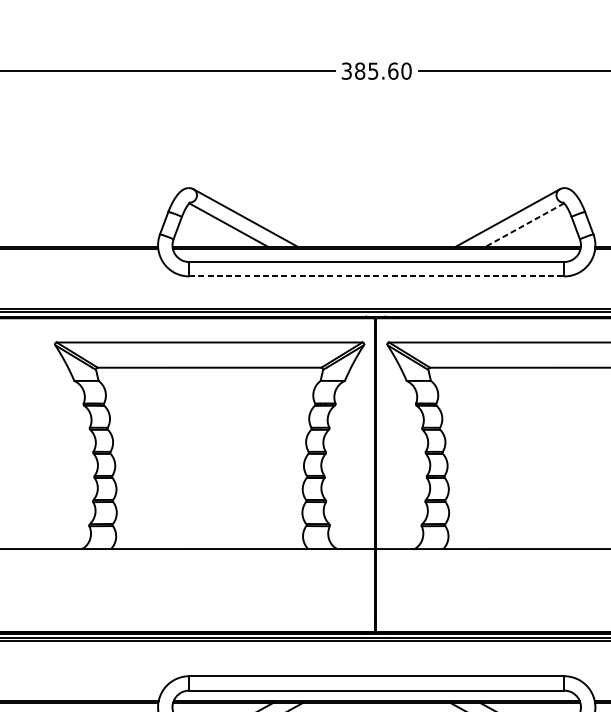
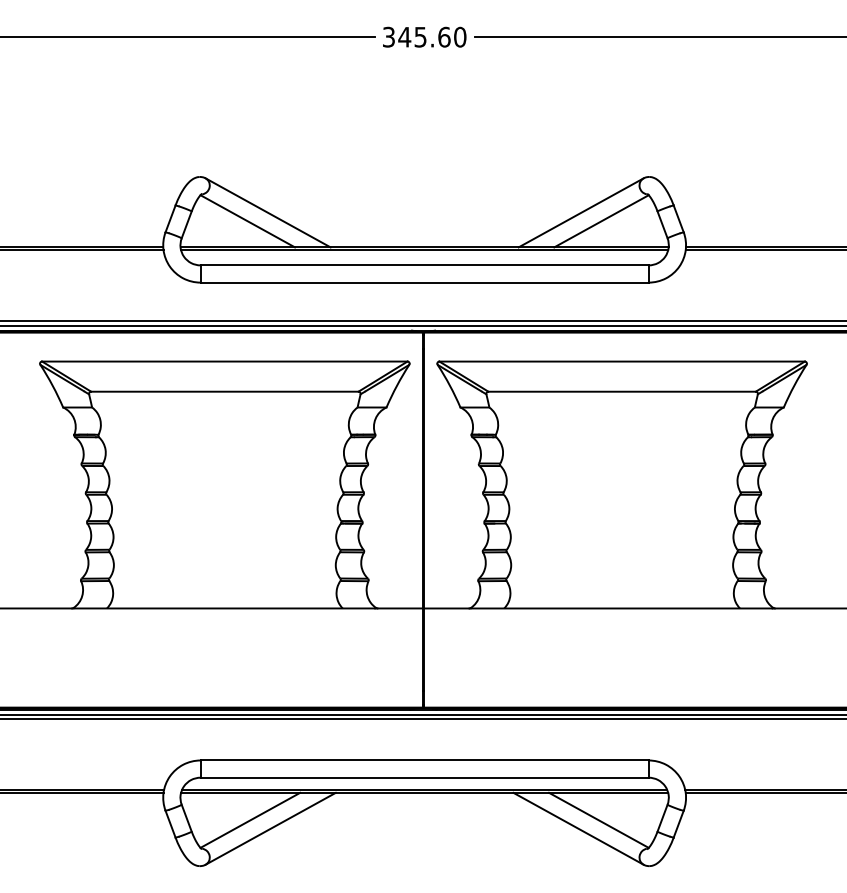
text: (359, 70) -> (404, 36), 385.60 -> 345.60
line: (524, 225) -> (601, 221), dashed -> solid
line: (377, 276) -> (425, 282), dashed -> solid

